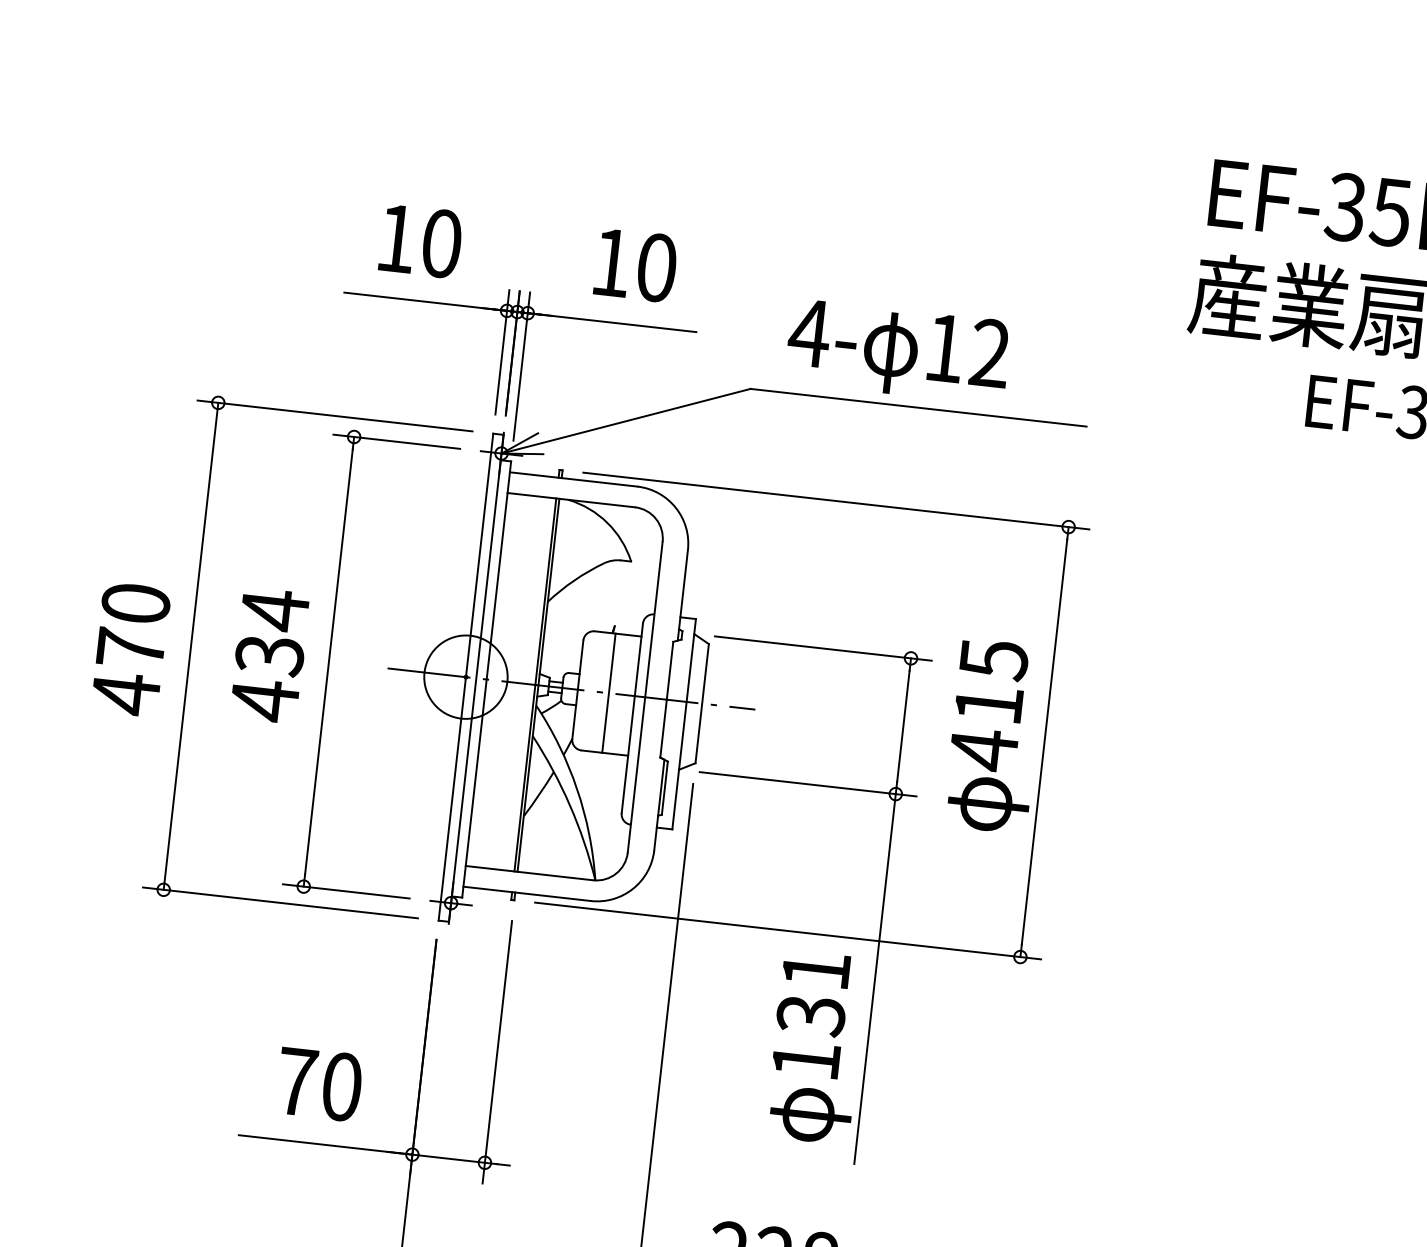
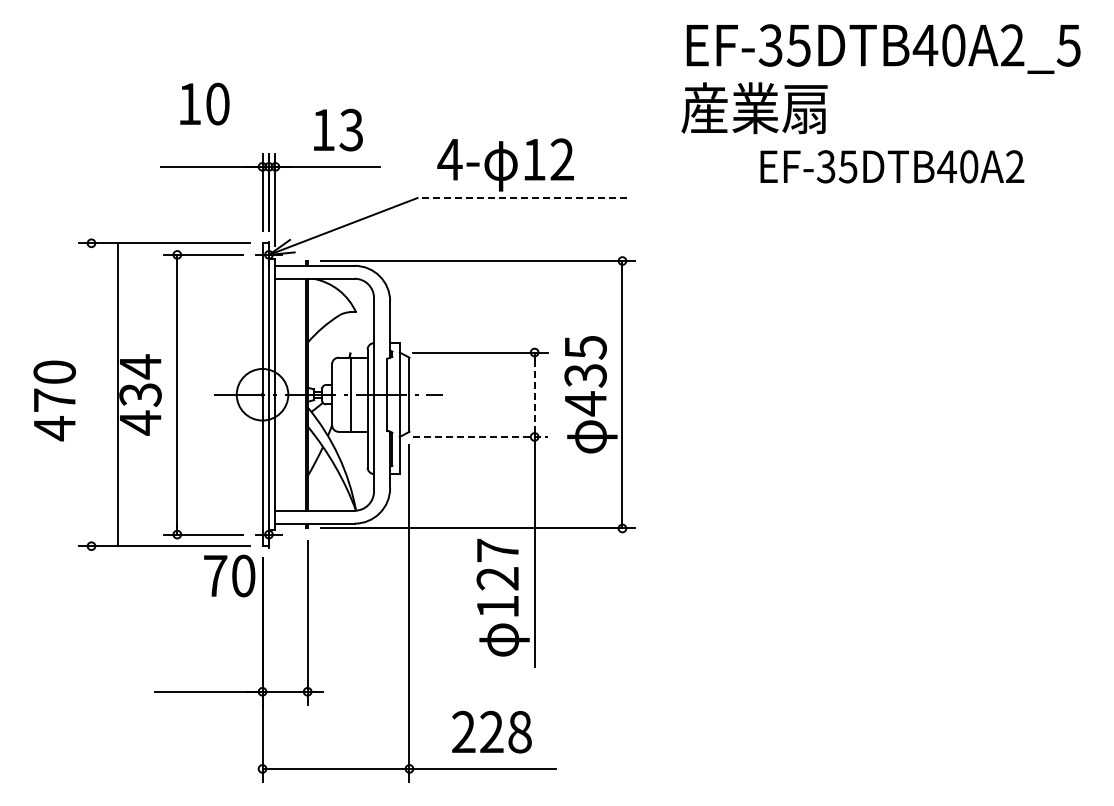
text: (420, 240) -> (204, 103), moved
text: (656, 266) -> (351, 129), 10 -> 13
line: (917, 408) -> (521, 198), solid -> dashed
line: (191, 645) -> (117, 394), moved
text: (988, 704) -> (585, 375), 415 -> 435
line: (903, 727) -> (534, 395), solid -> dashed
line: (808, 783) -> (480, 436), solid -> dashed
text: (813, 992) -> (497, 564), 131 -> 127
text: (319, 1083) -> (229, 575), moved

